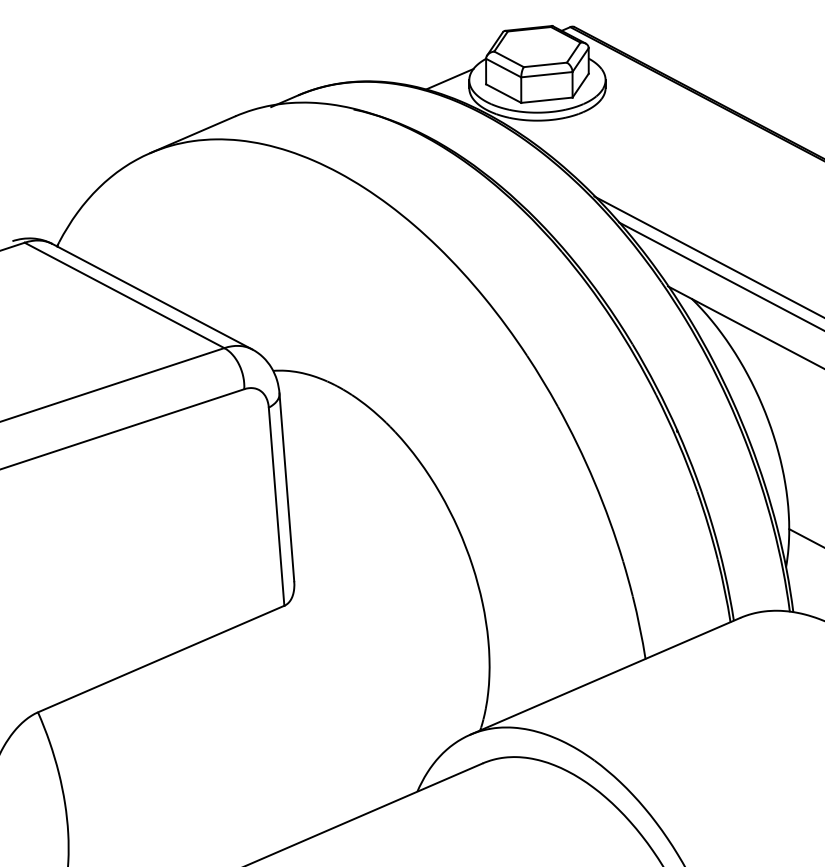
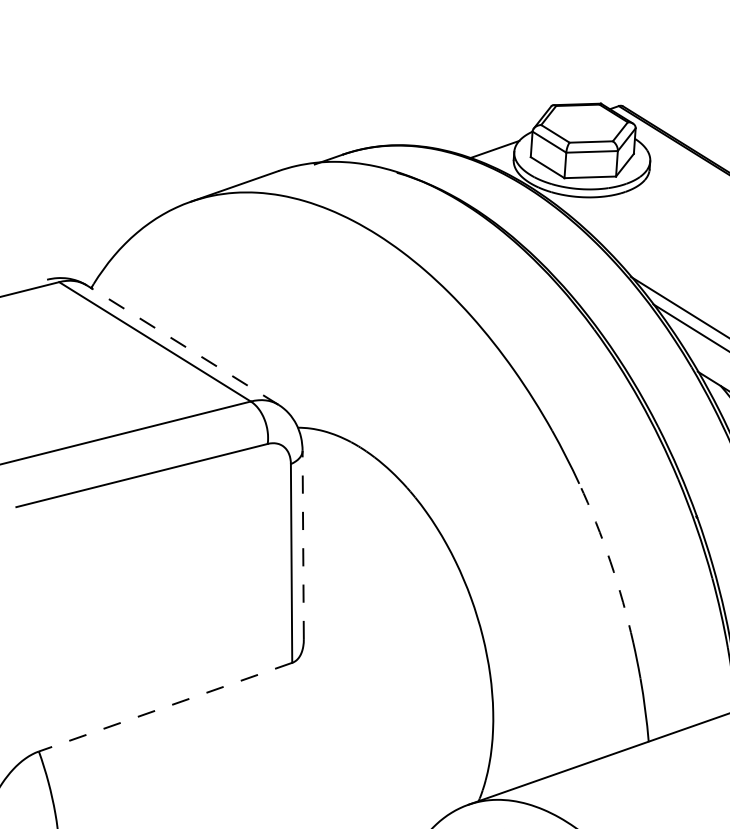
line: (152, 296) -> (182, 344), solid -> dashed
arc: (594, 482) -> (610, 562), solid -> dashed
line: (286, 486) -> (302, 544), solid -> dashed
line: (160, 659) -> (164, 707), solid -> dashed

